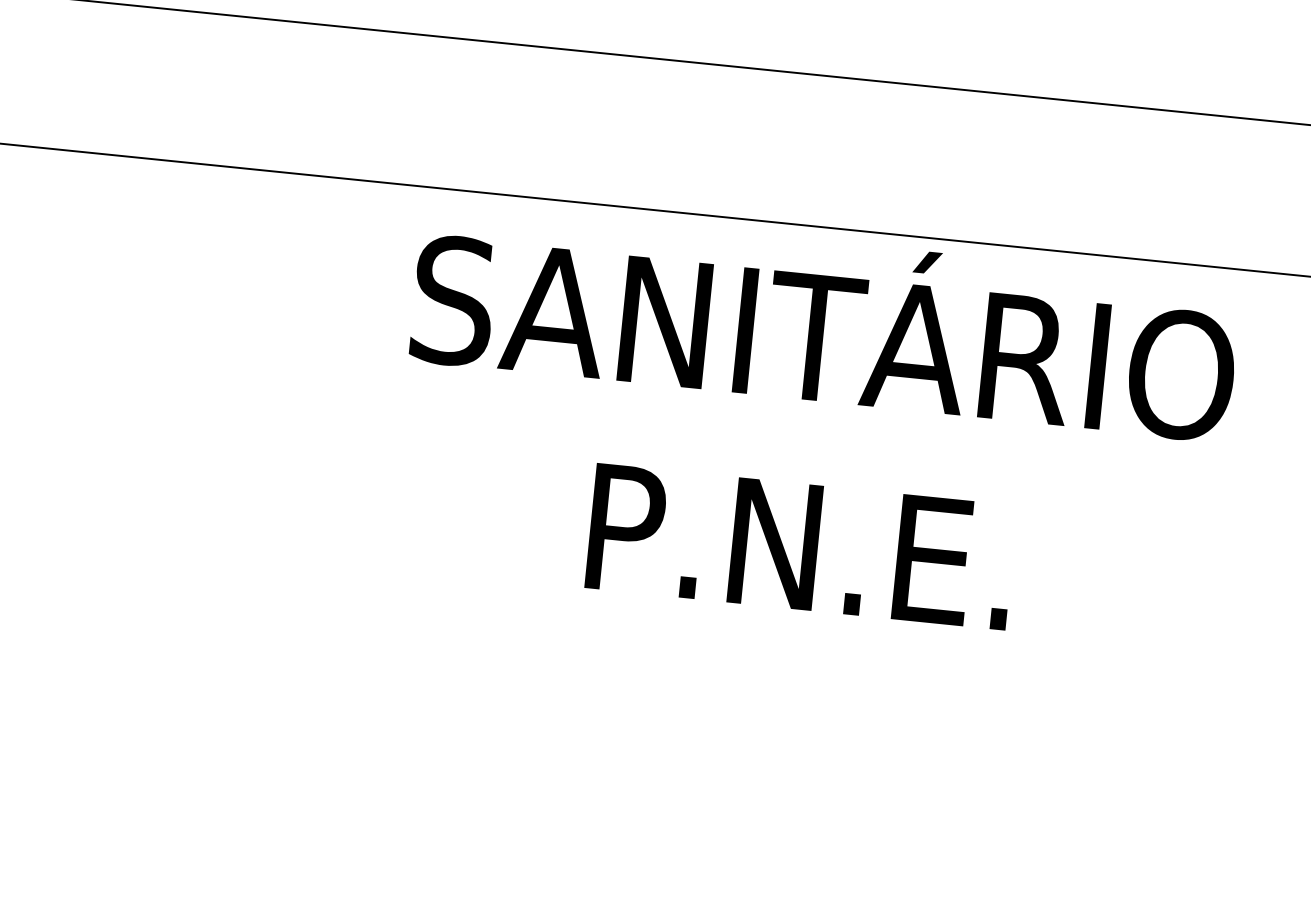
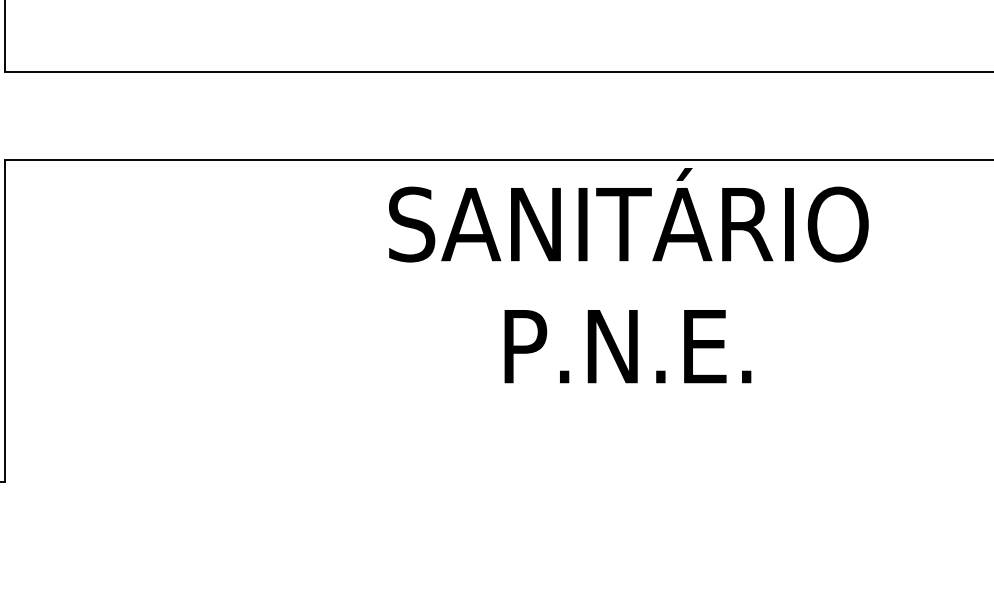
text: (814, 425) -> (628, 275), moved

